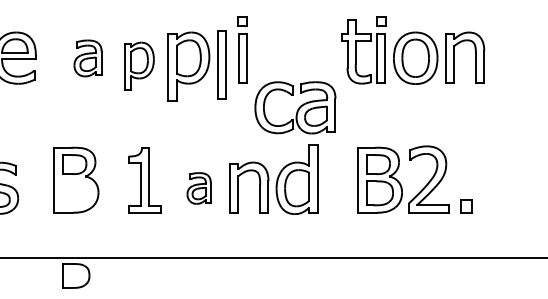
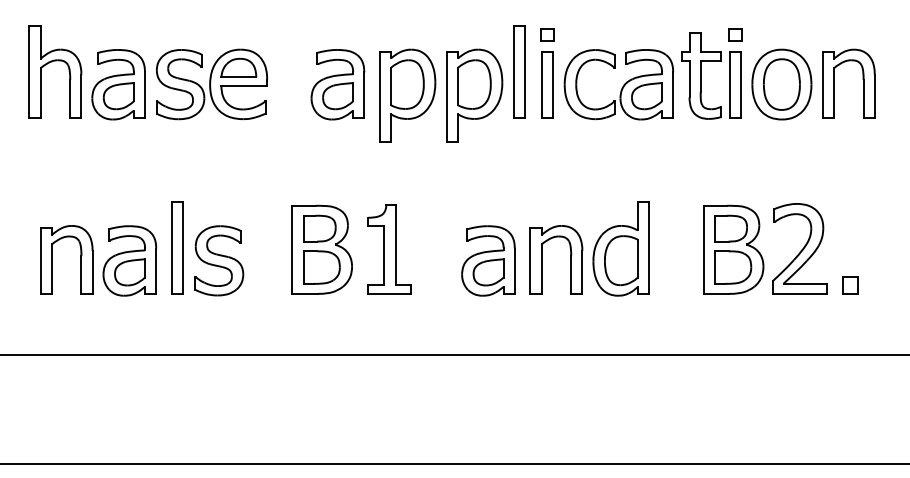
part: (87, 58) -> (337, 84), size x1.43
part: (222, 64) -> (519, 71), moved
part: (139, 66) -> (407, 95), size x1.43
part: (295, 107) -> (618, 84), moved
part: (144, 180) -> (389, 249), moved
part: (199, 188) -> (488, 260), size x1.67
part: (75, 275) -> (321, 267), moved

